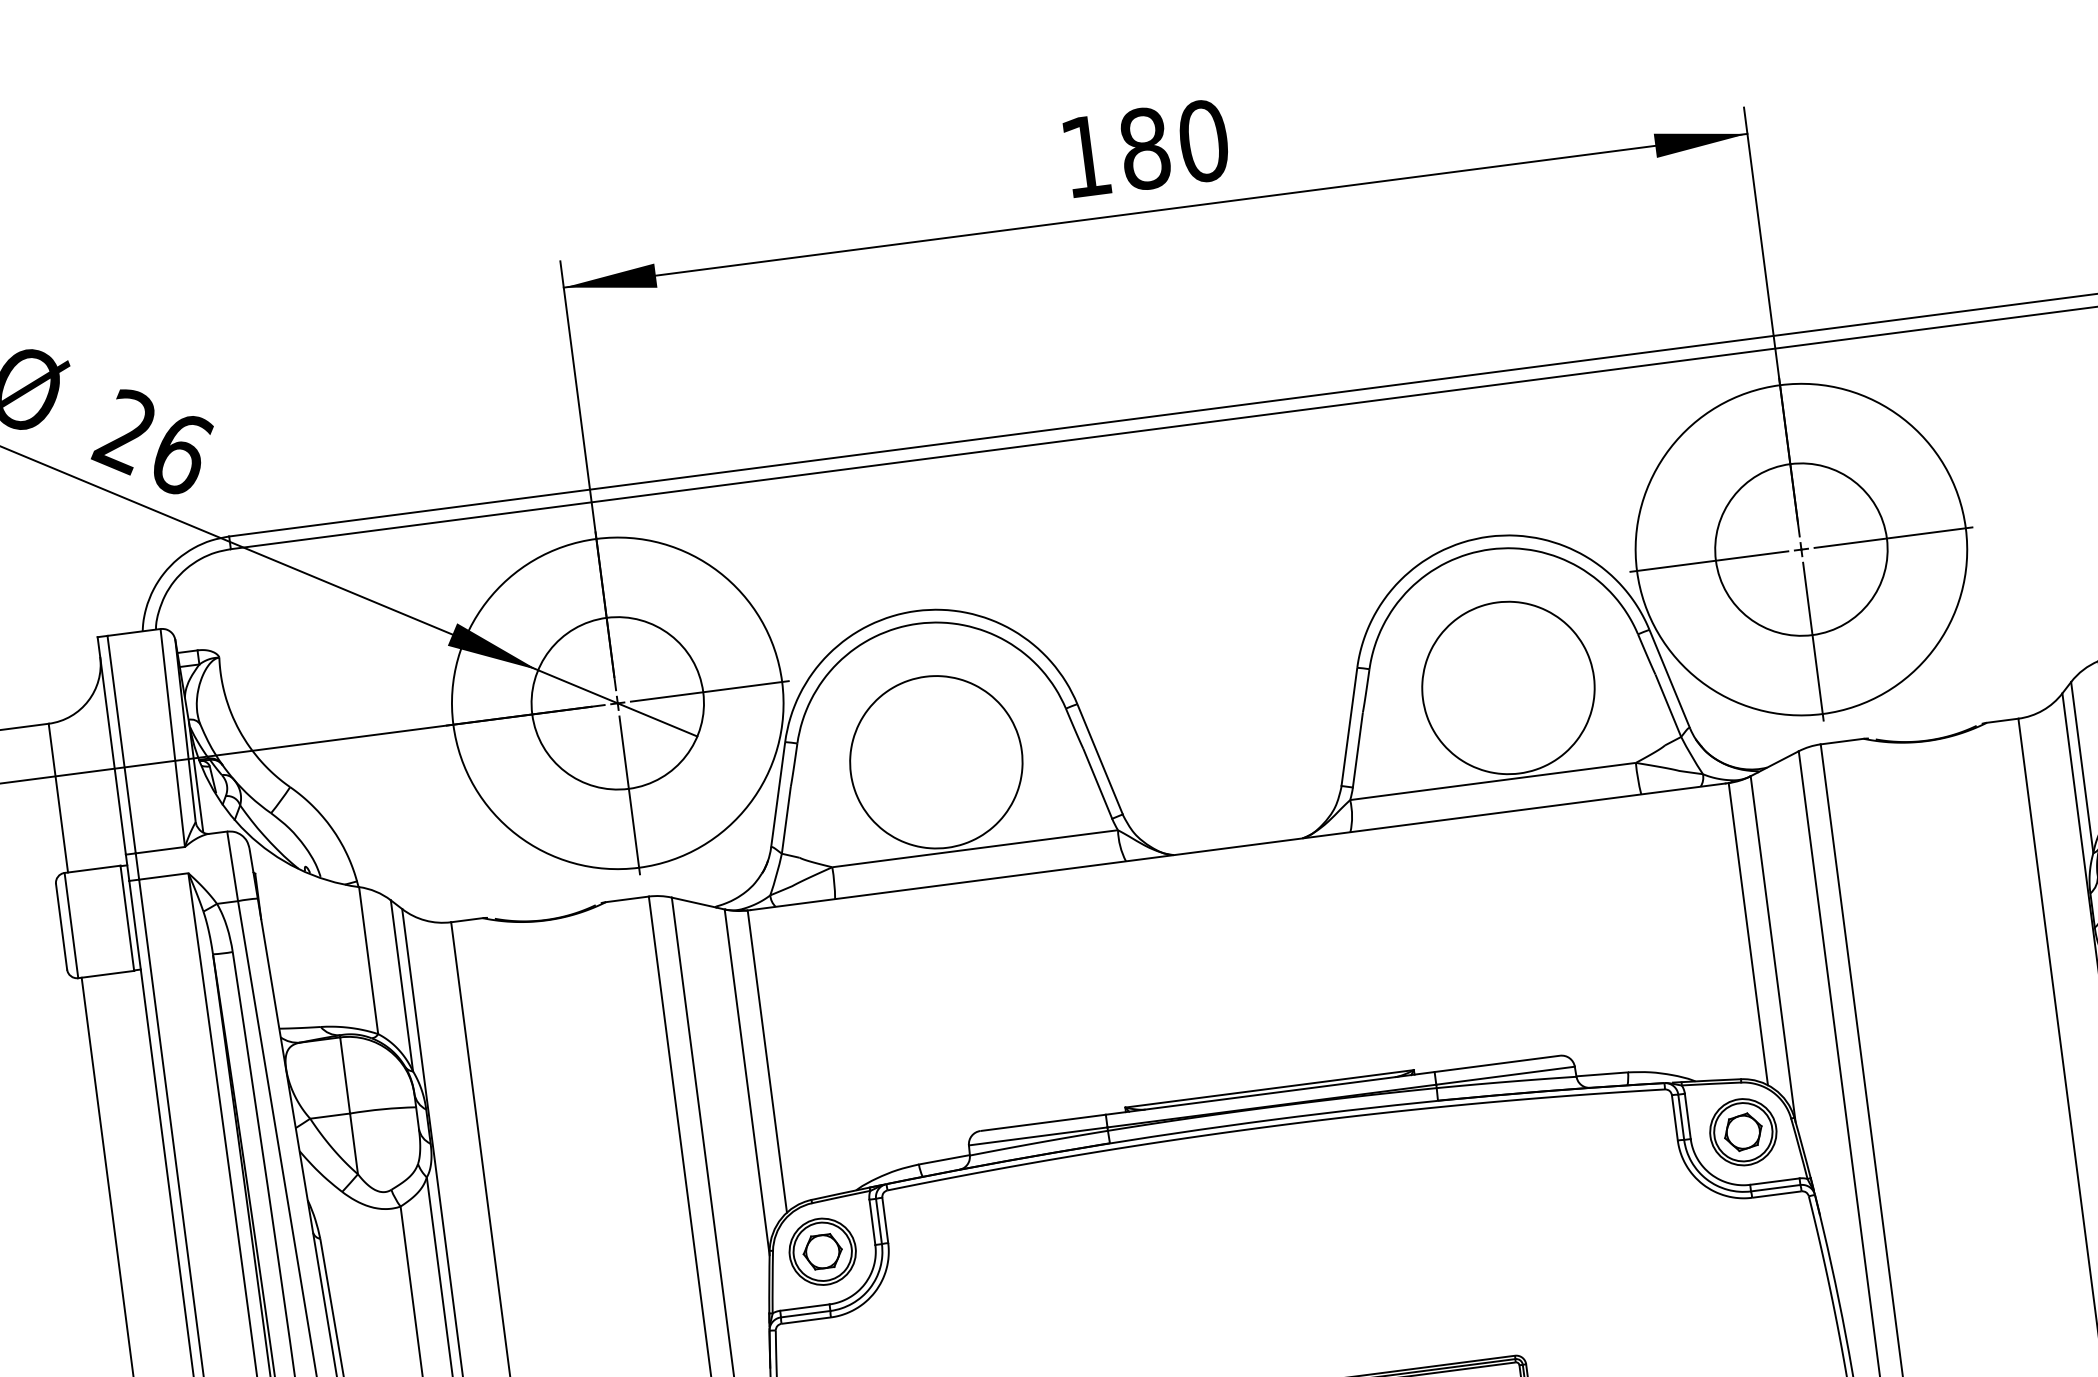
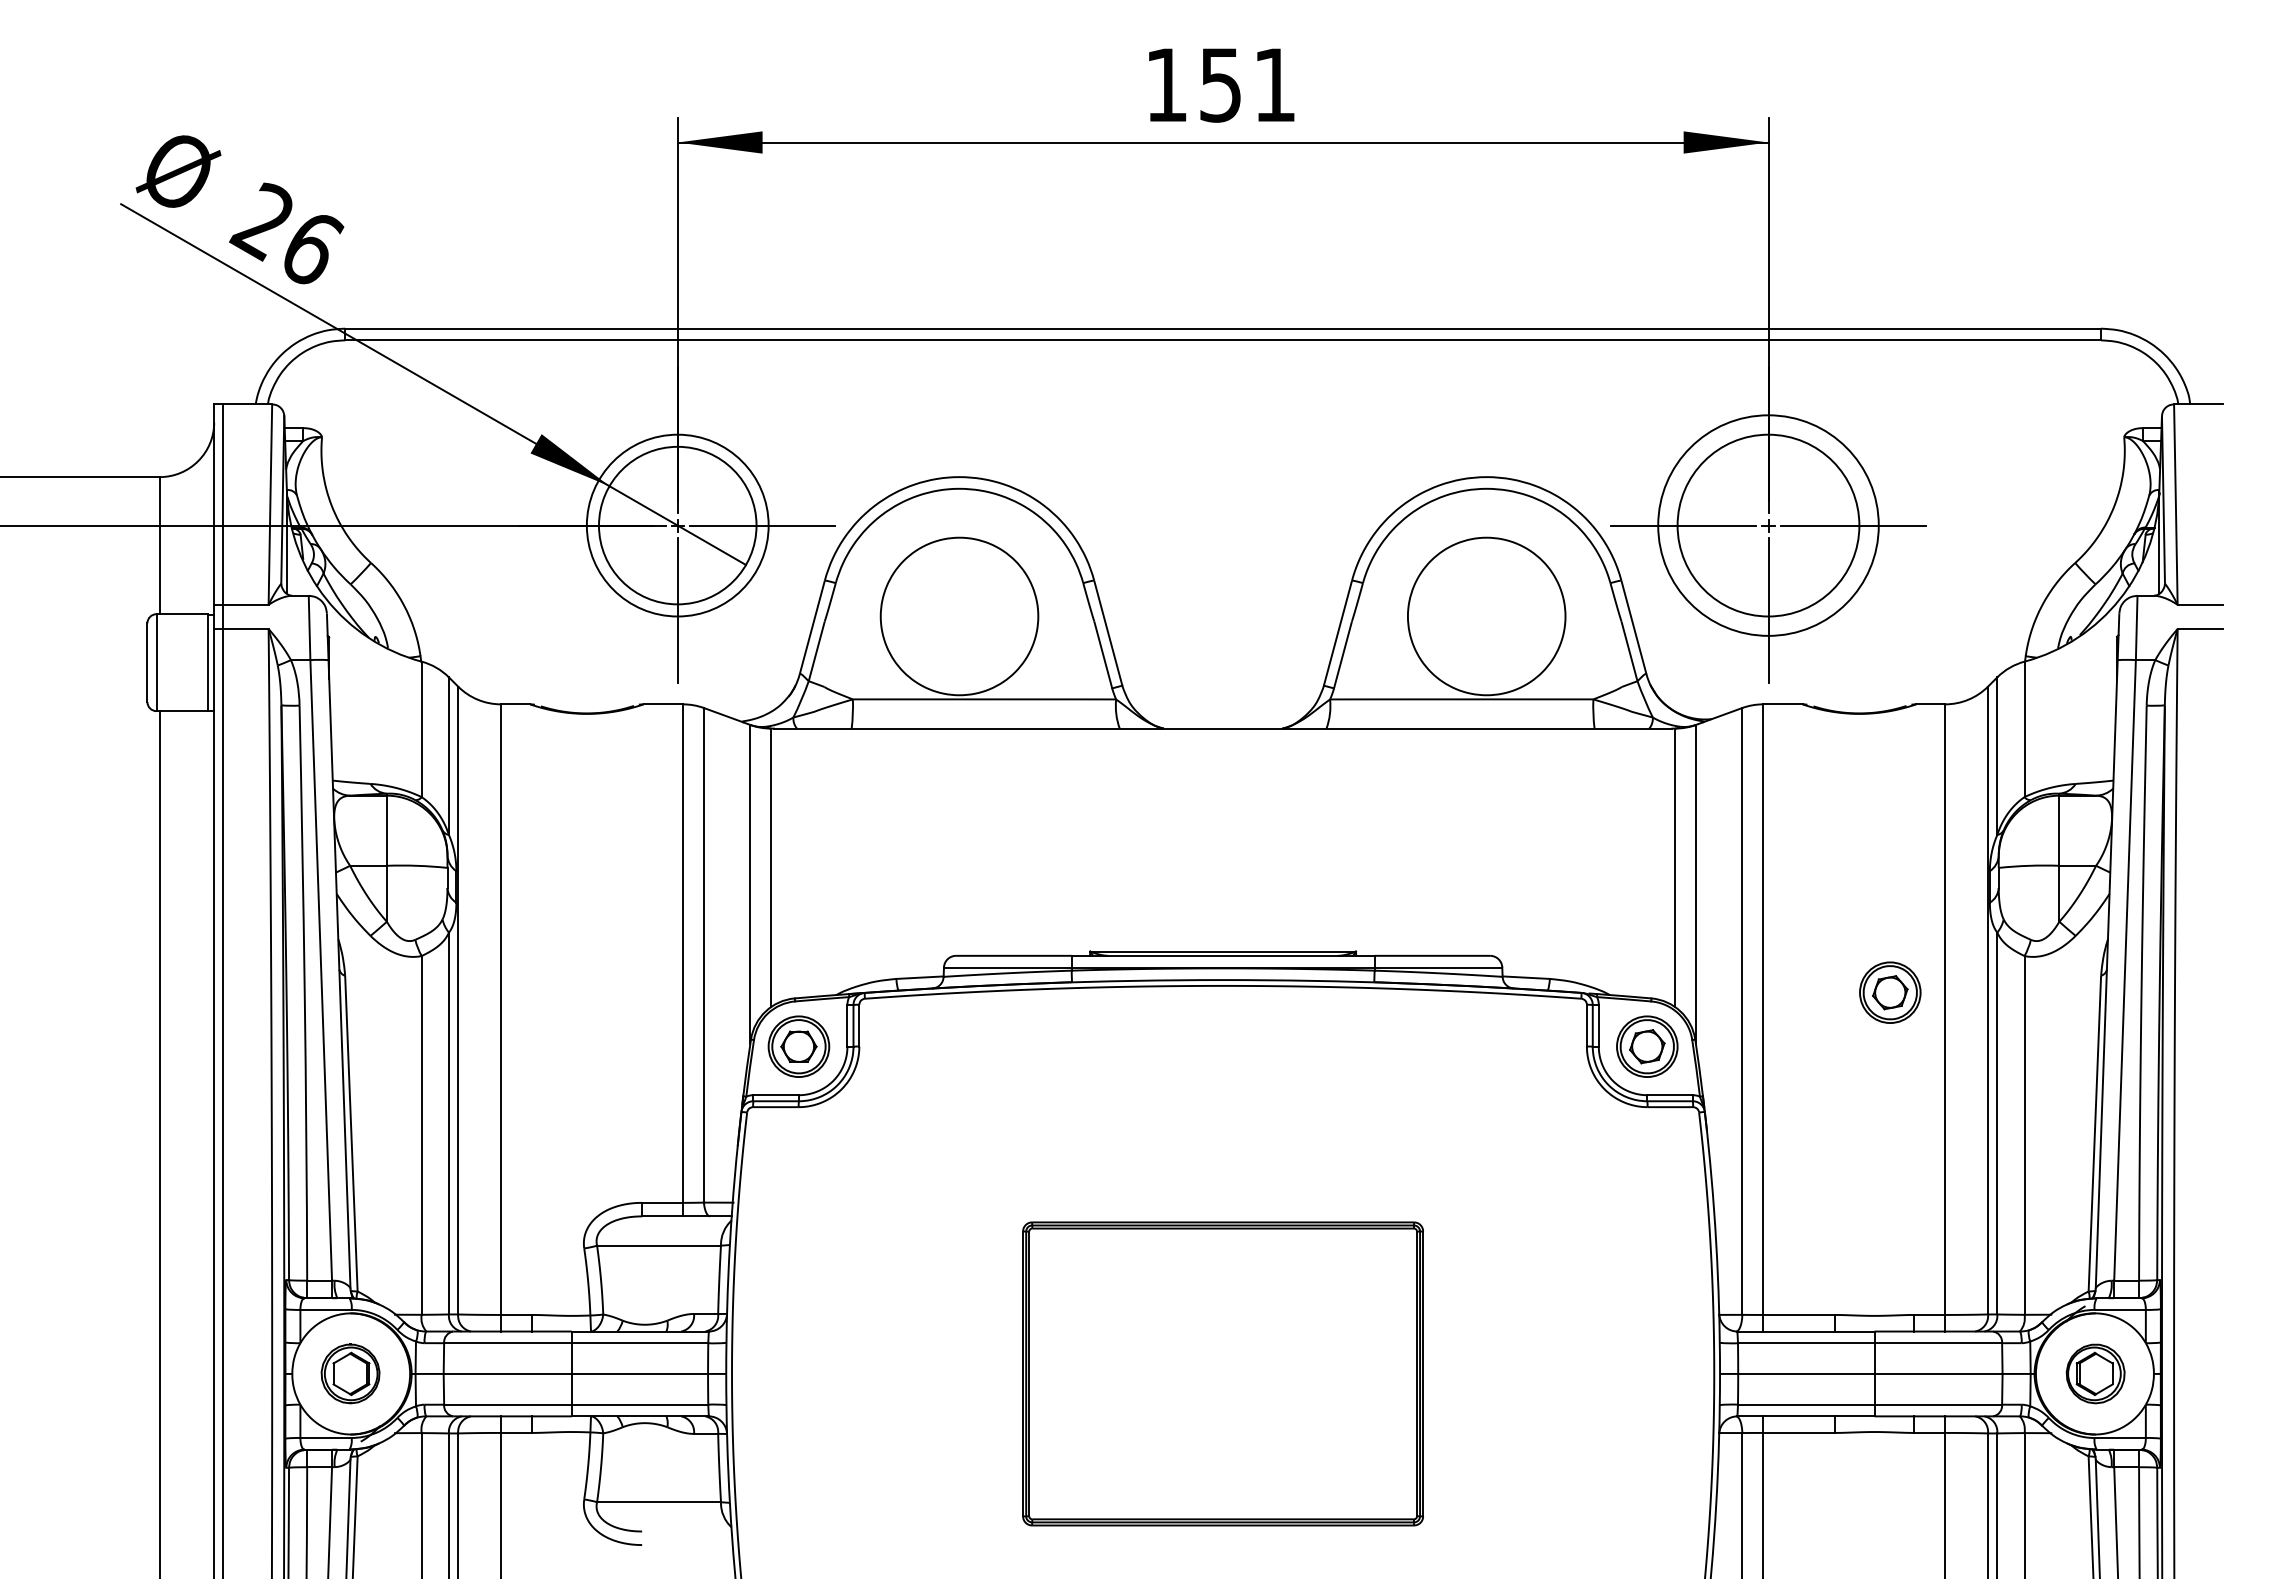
text: (1173, 144) -> (1247, 84), 180 -> 151
circle: (1801, 549) -> (1768, 525), size x0.6
circle: (1801, 549) -> (1768, 525), size x1.4
circle: (617, 703) -> (677, 525), size x0.6
part: (1999, 1039) -> (1890, 992), added

